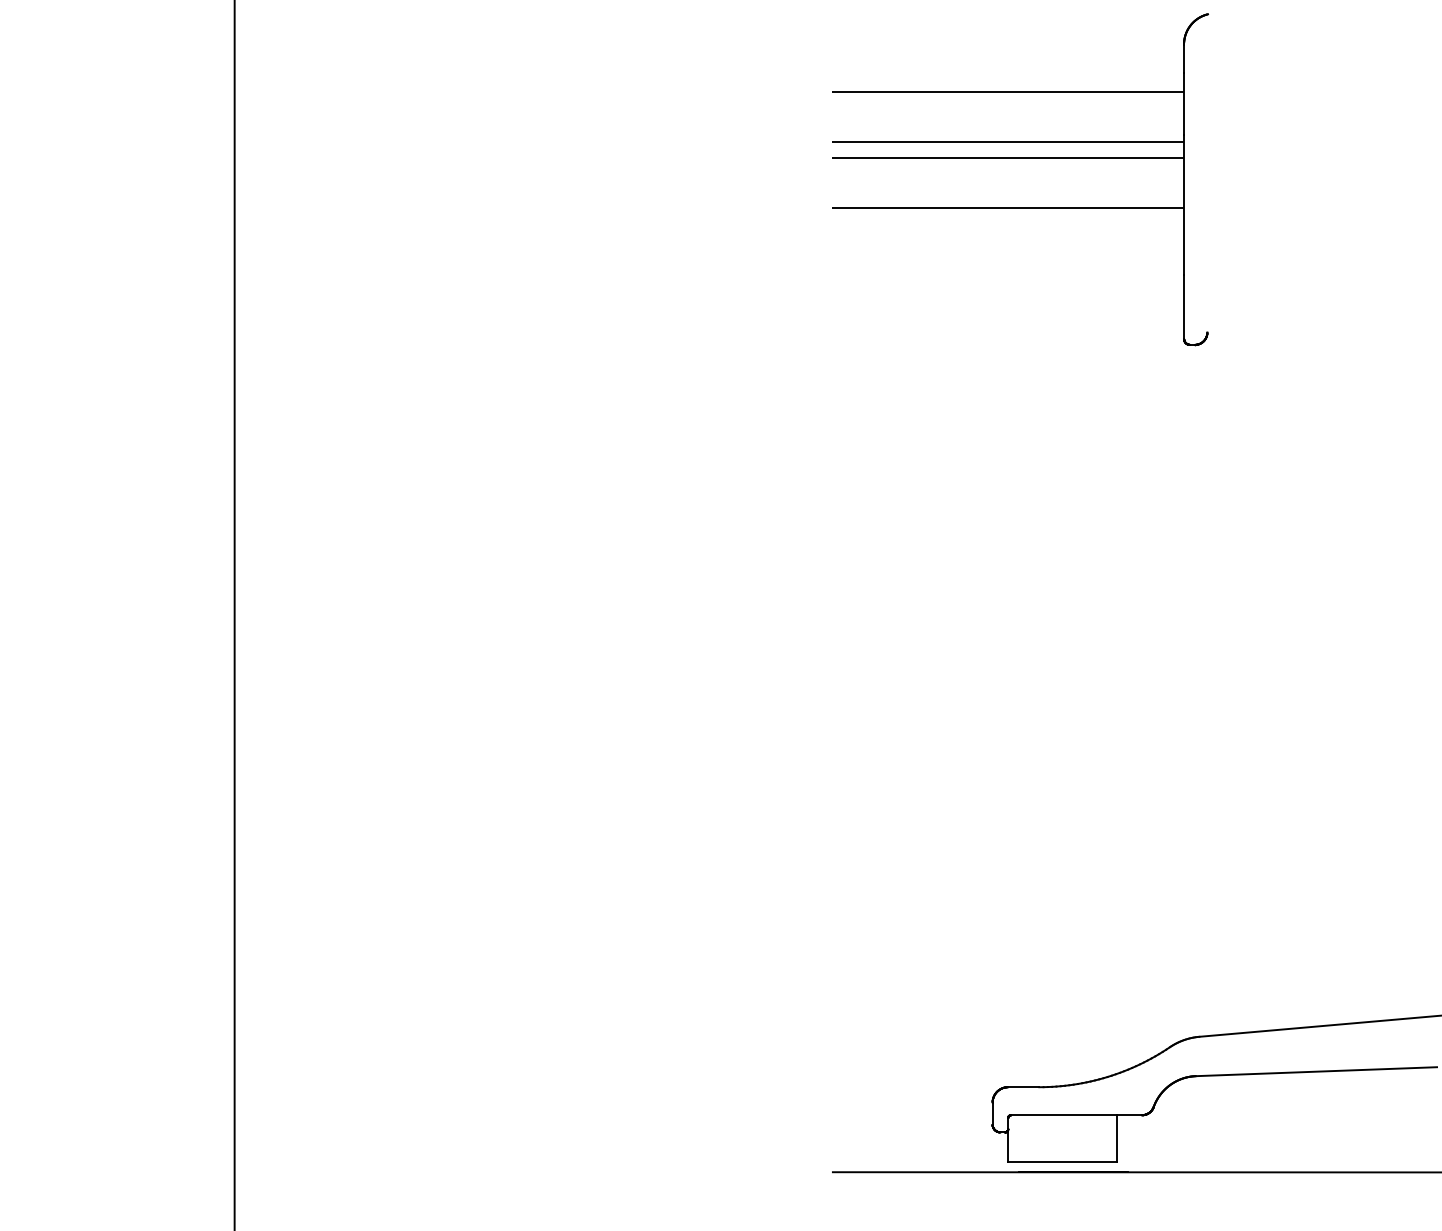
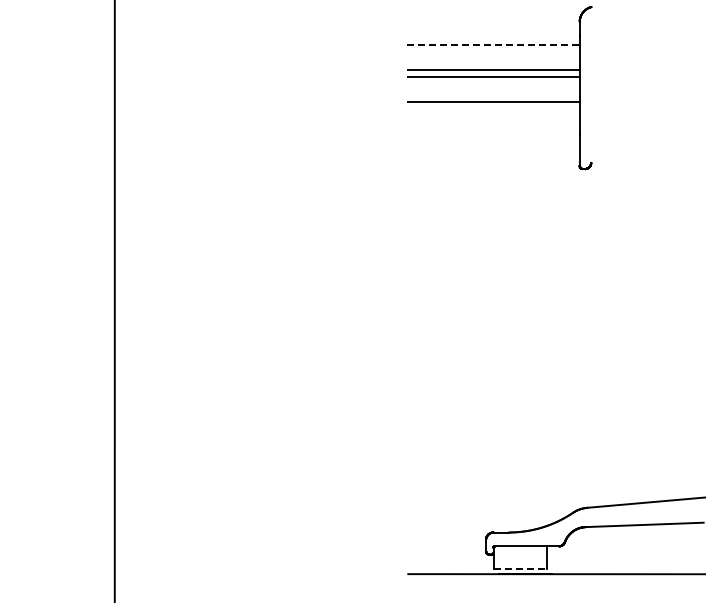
line: (1009, 92) -> (494, 45), solid -> dashed
line: (1063, 1162) -> (520, 569), solid -> dashed

